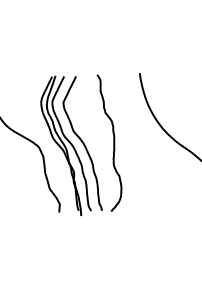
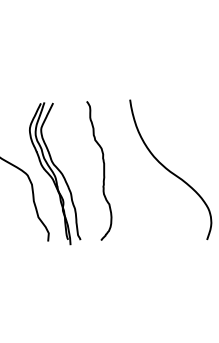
curve: (82, 142) -> (71, 170), removed

